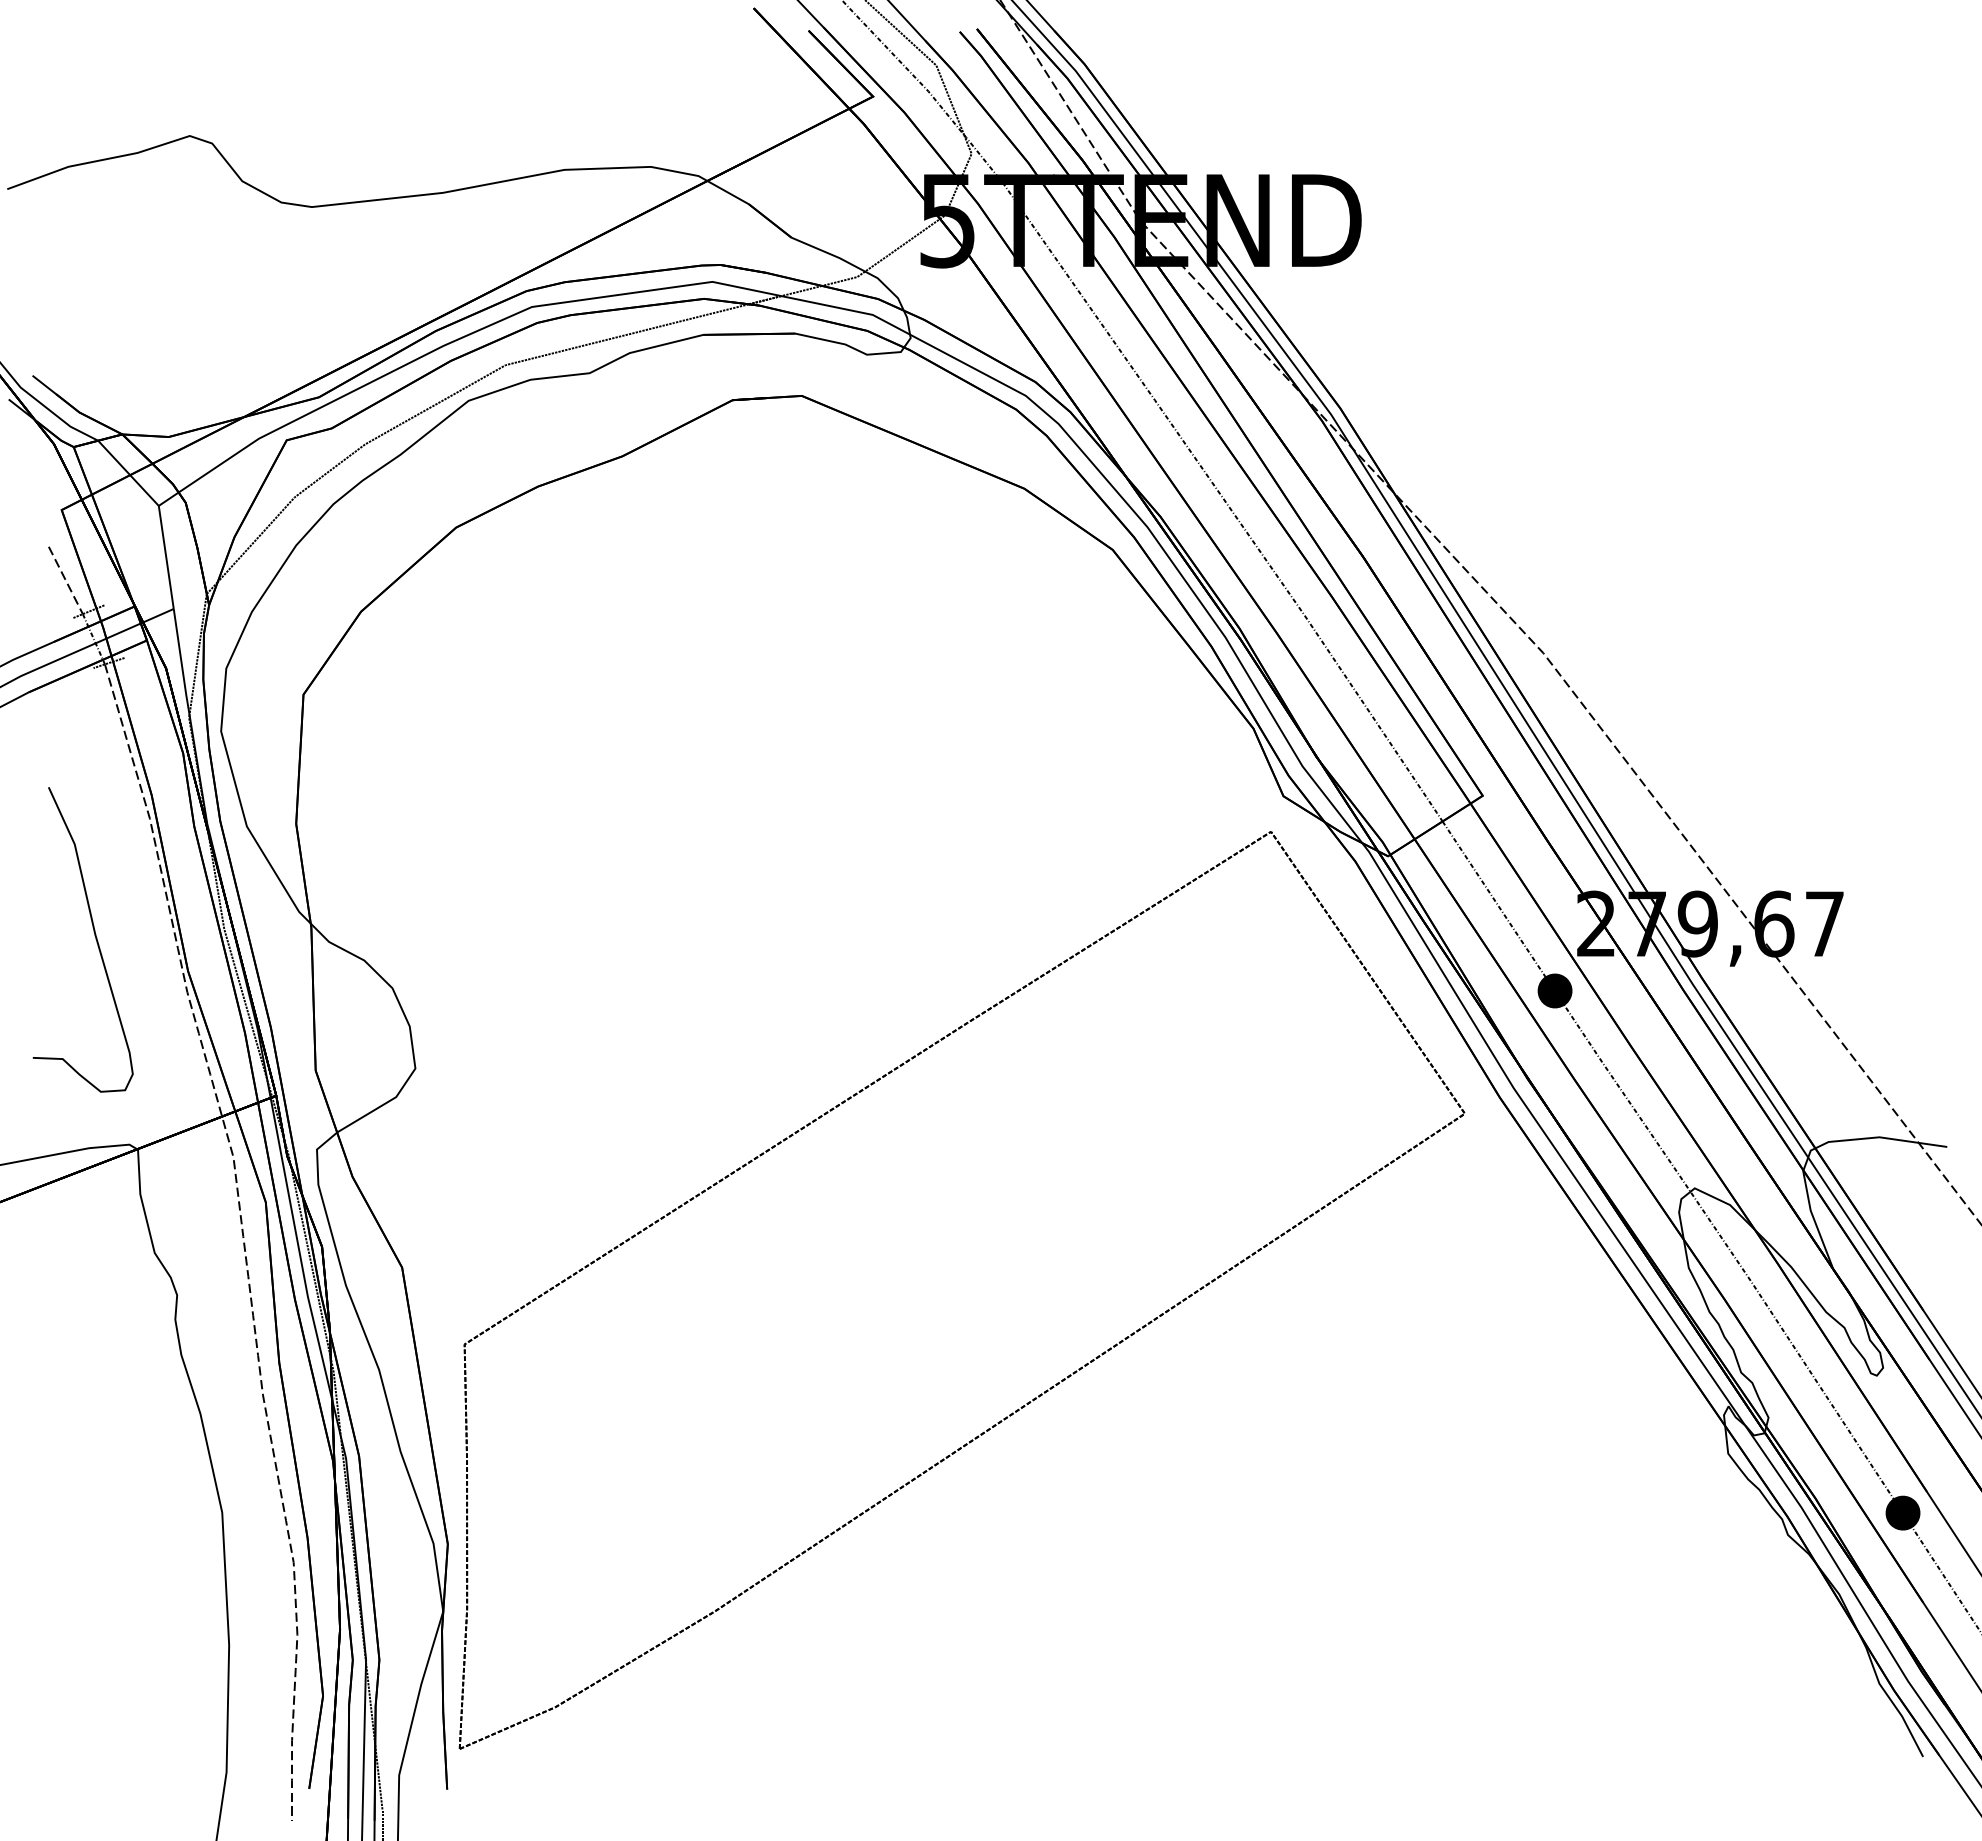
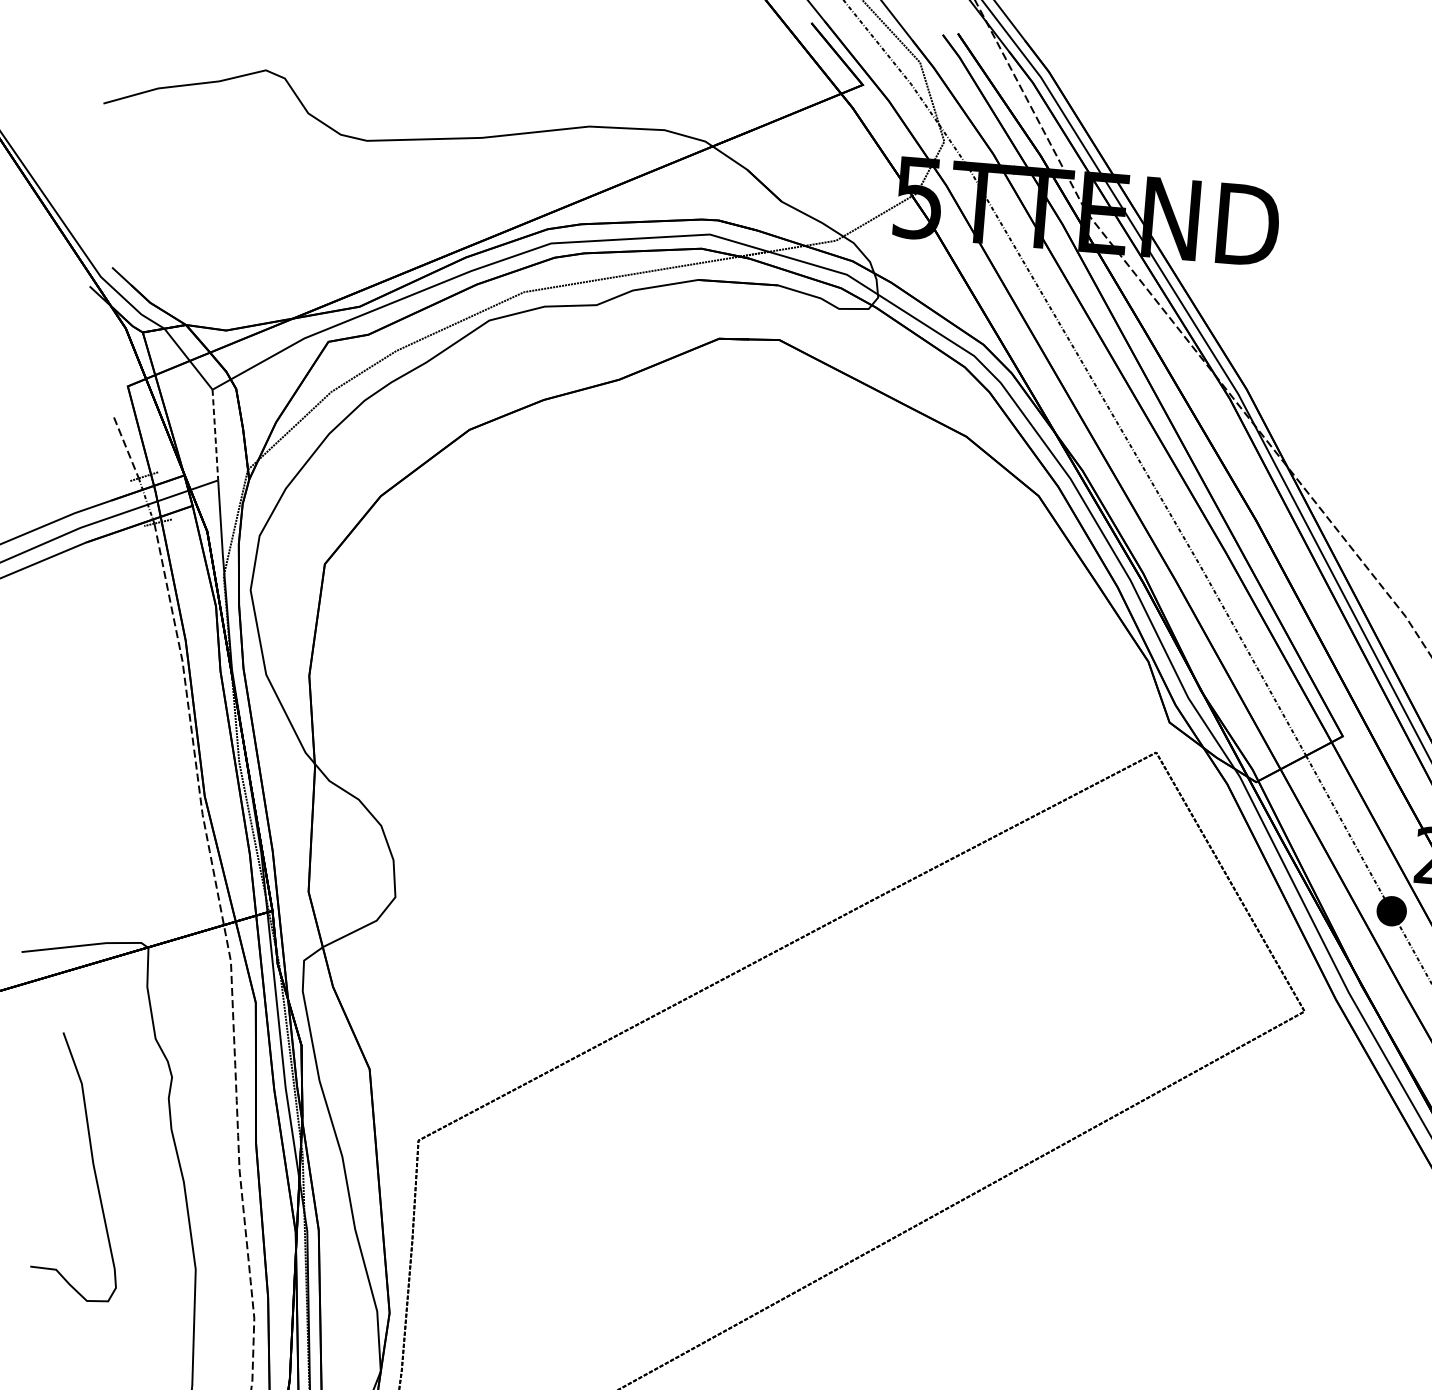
line: (166, 557) -> (215, 435), solid -> dashed
curve: (94, 936) -> (92, 1165), moved

